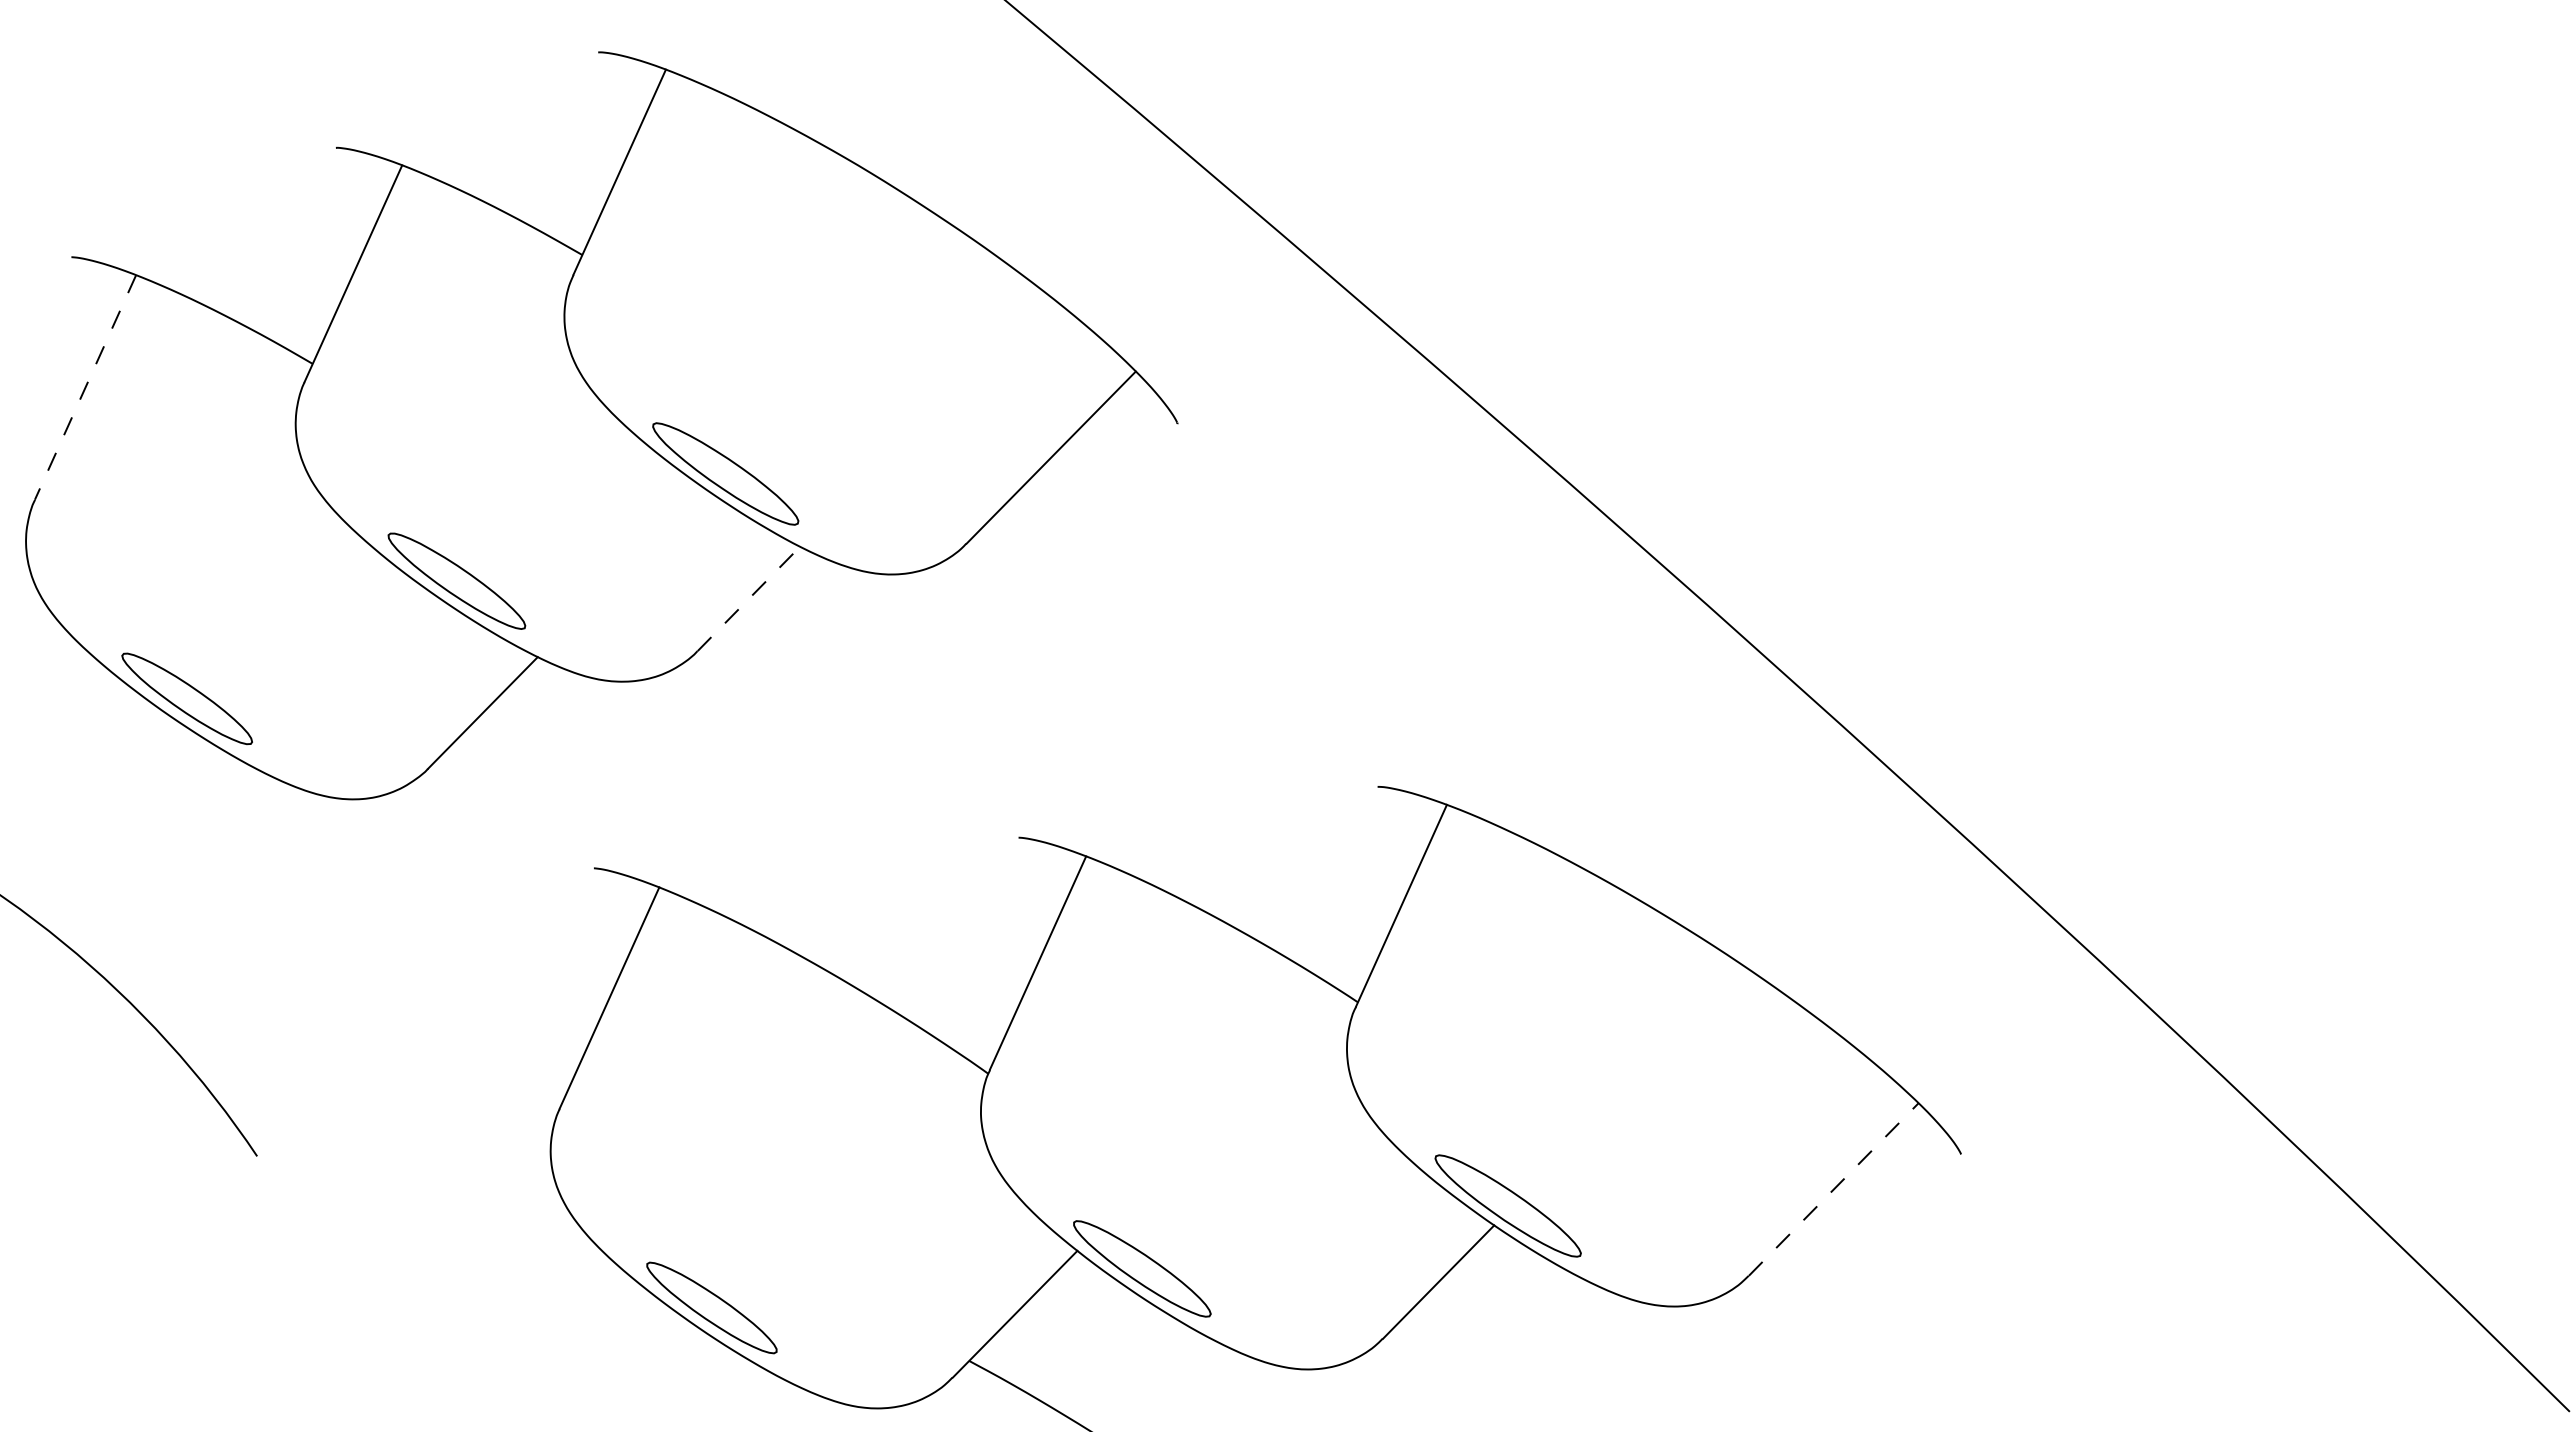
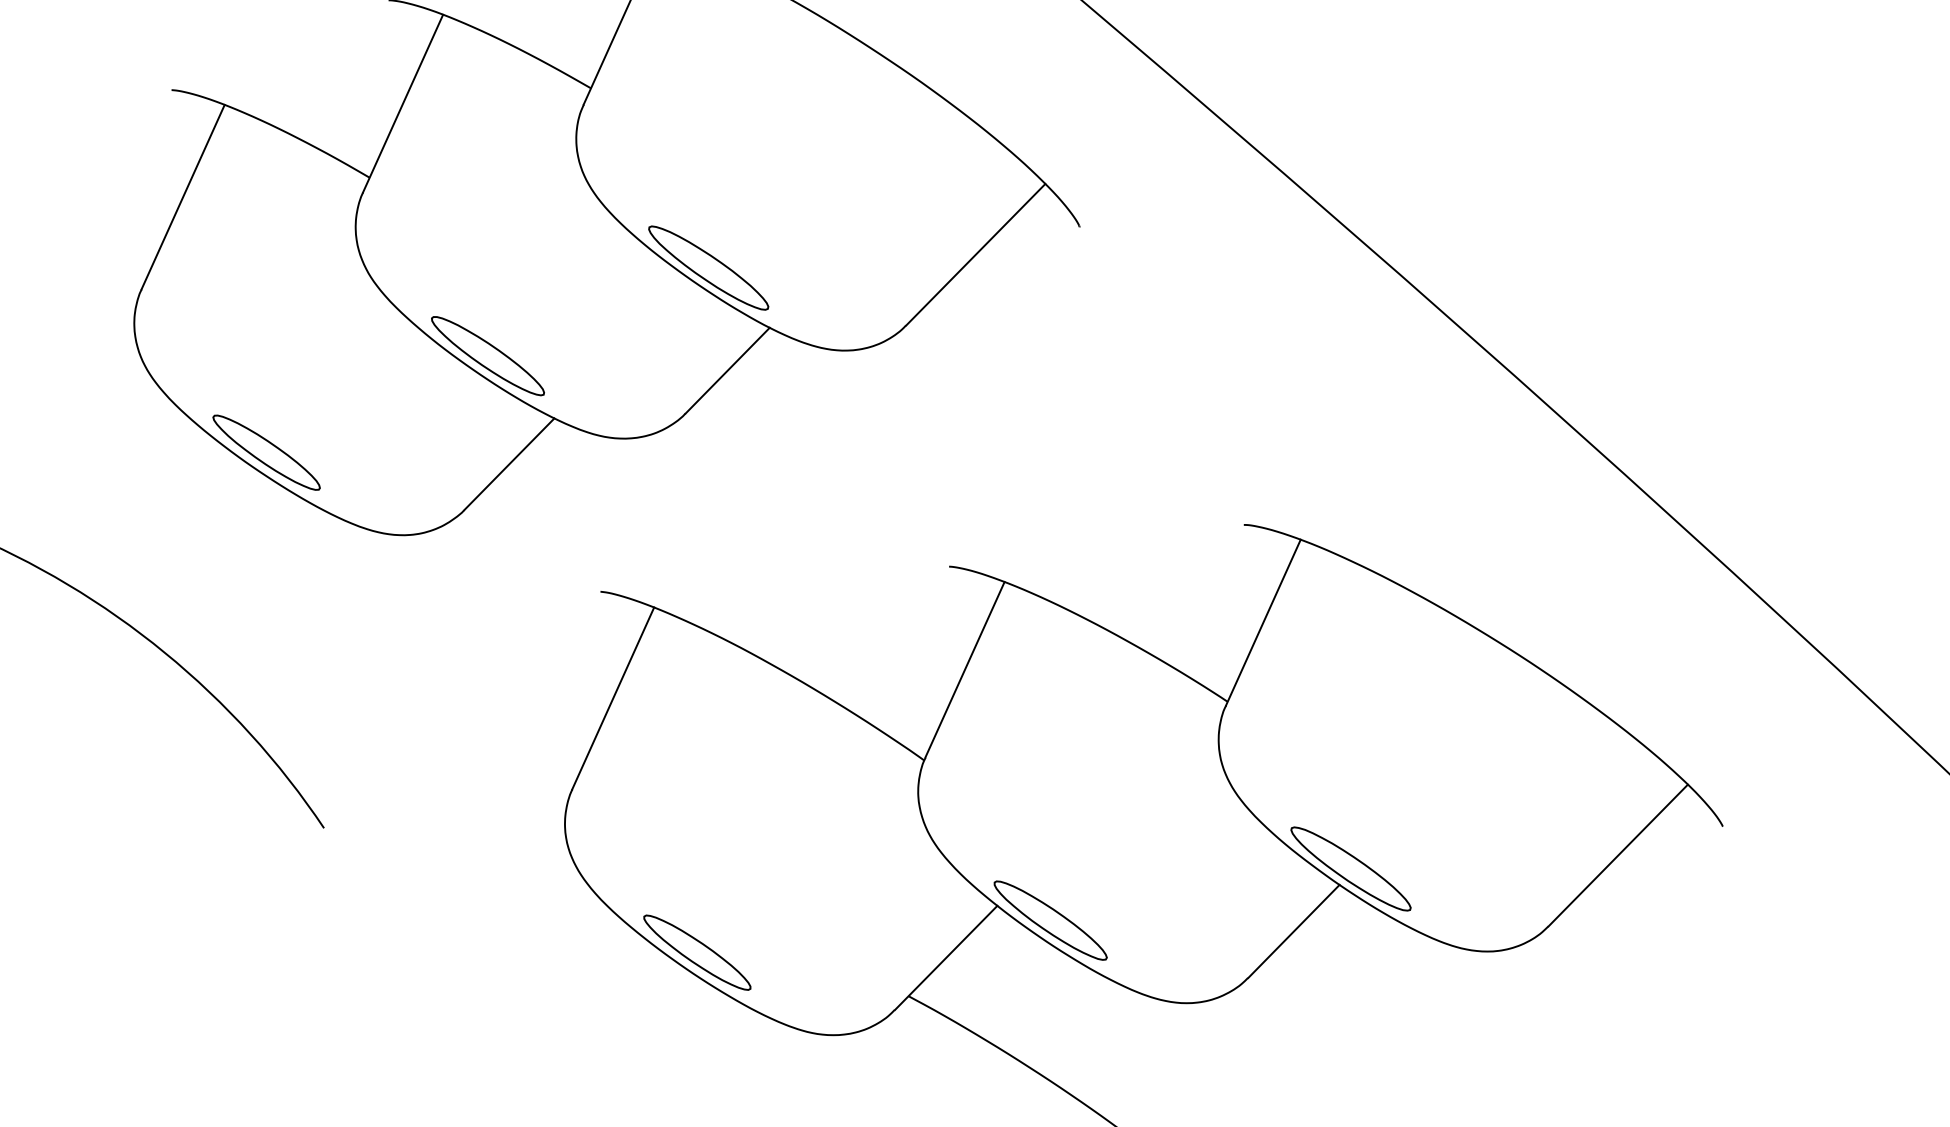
line: (85, 387) -> (183, 197), dashed -> solid
line: (749, 598) -> (728, 370), dashed -> solid
line: (1834, 1189) -> (1618, 855), dashed -> solid

